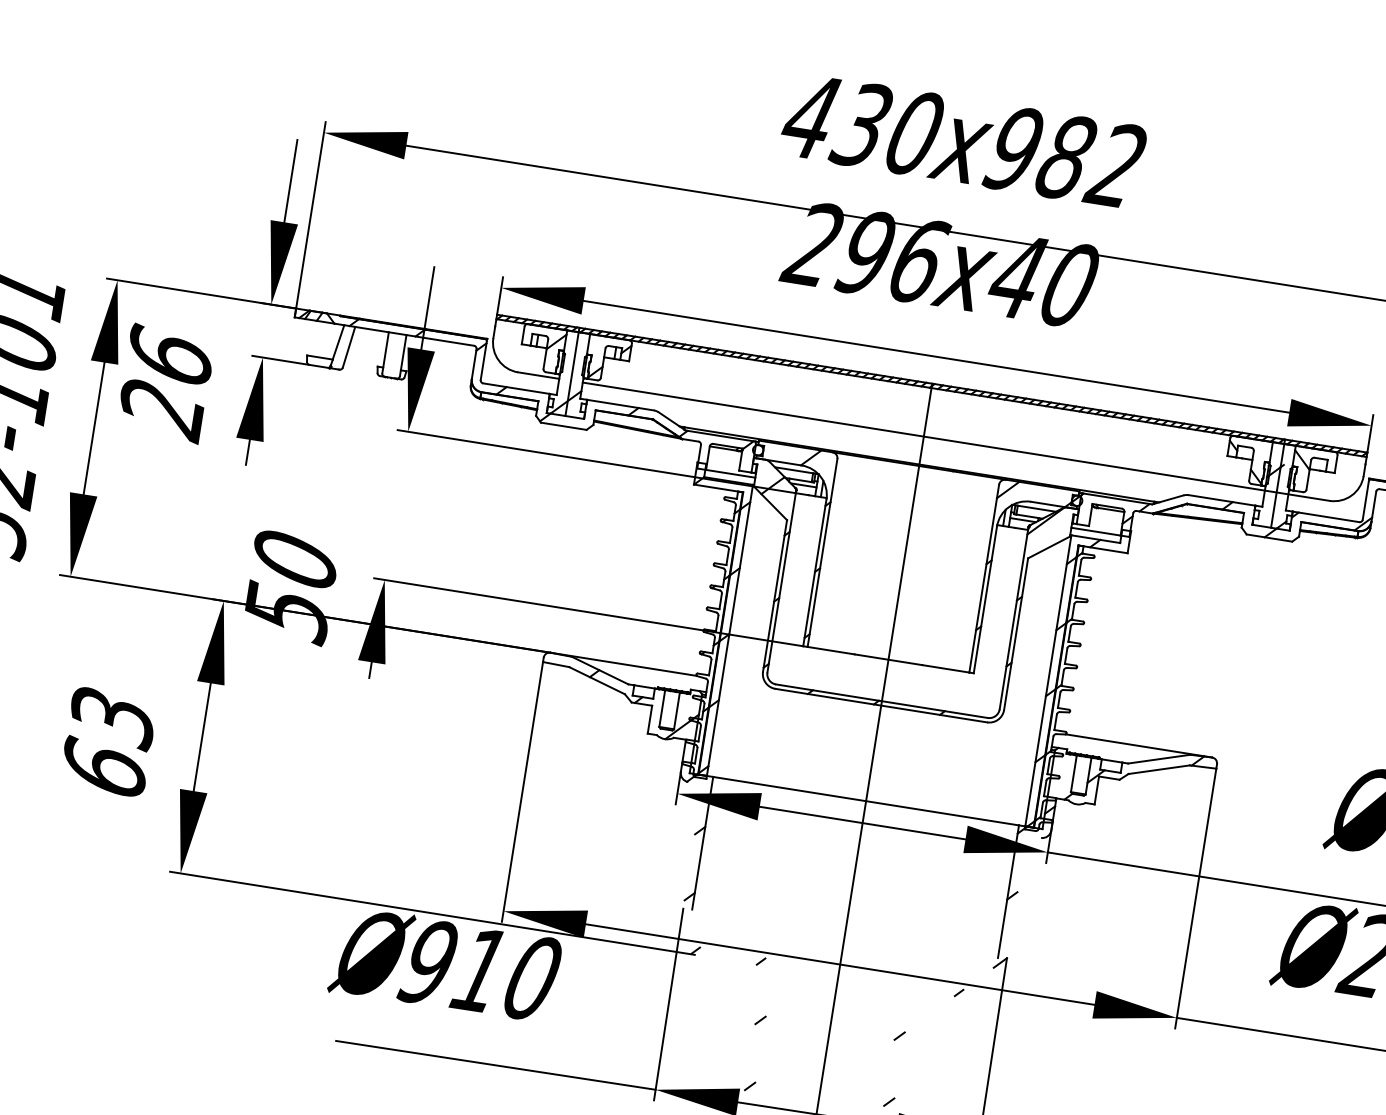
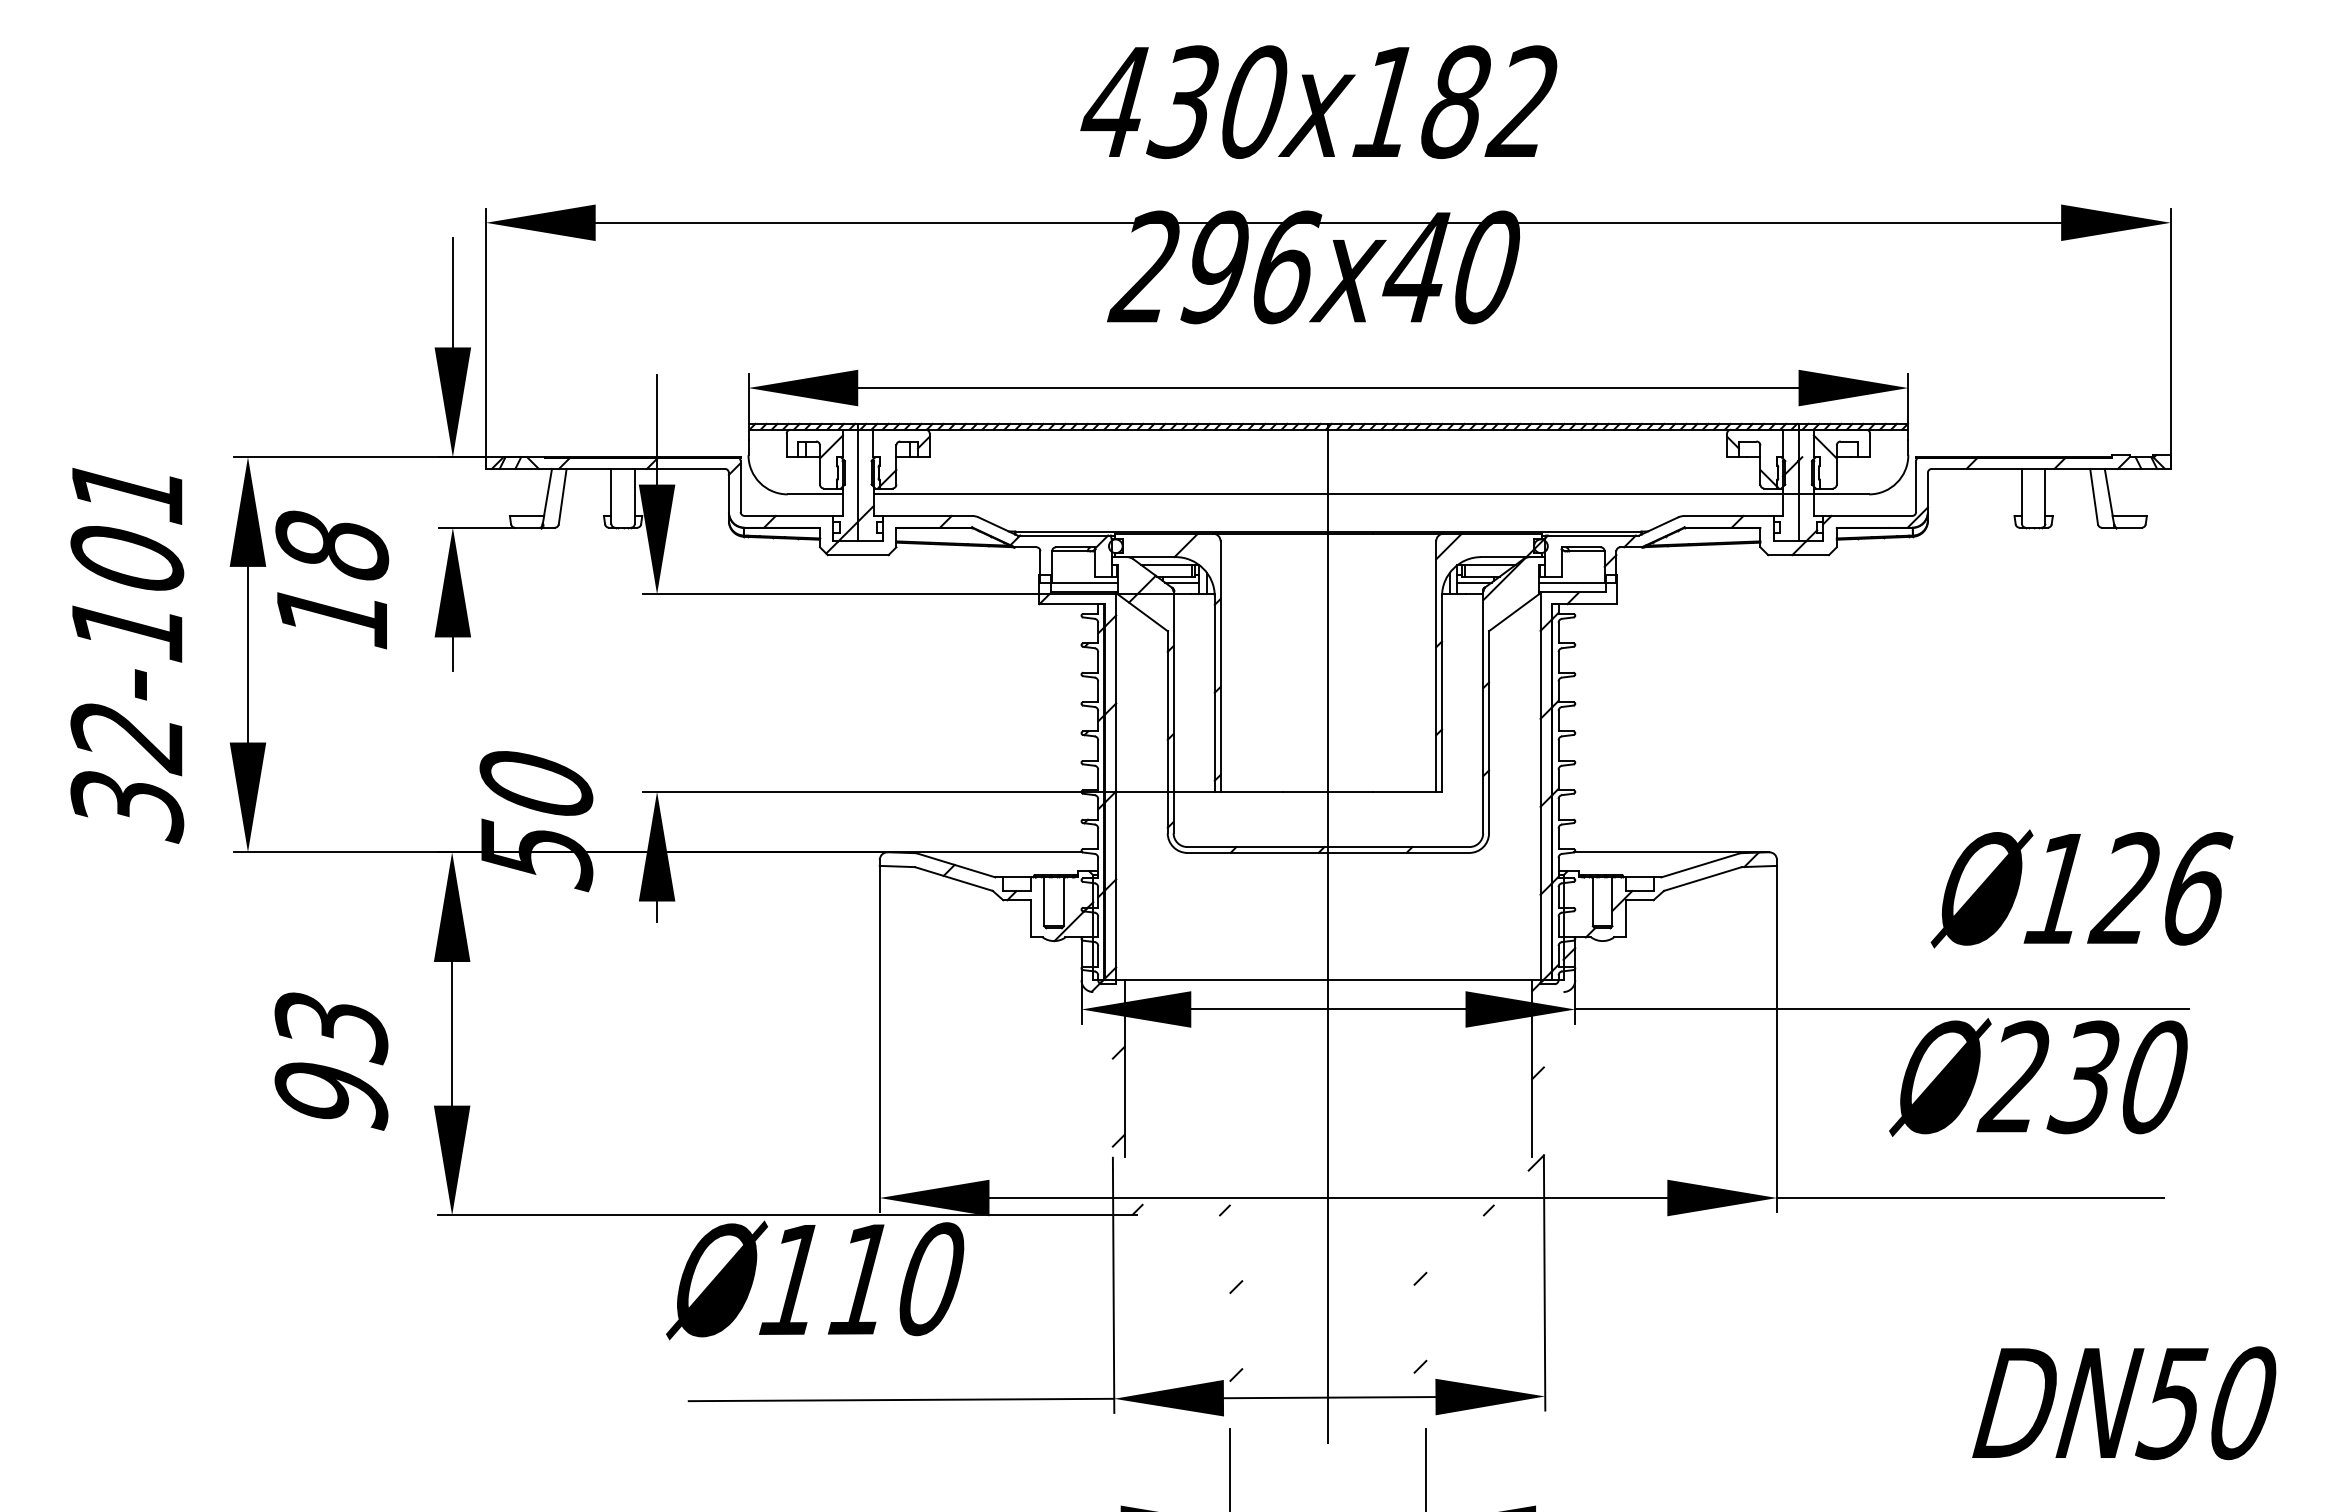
text: (1013, 148) -> (1385, 101), 430x982 -> 430x182
text: (166, 383) -> (332, 581), 26 -> 18
text: (104, 768) -> (331, 1094), 63 -> 93
text: (427, 961) -> (791, 1279), 910 -> 110

